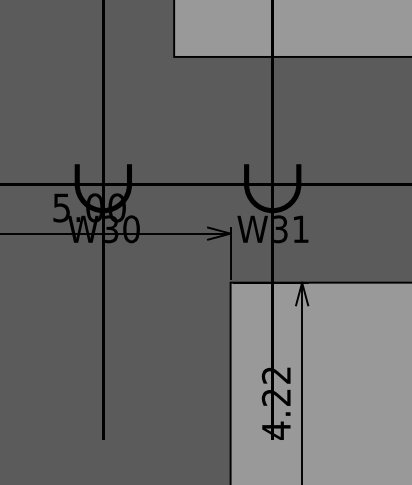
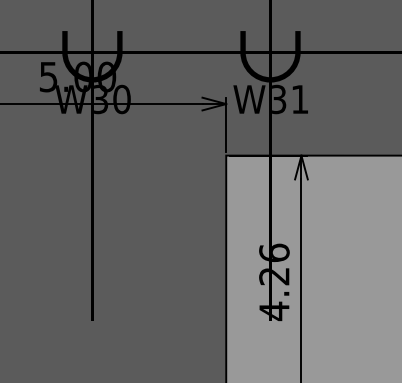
text: (275, 374) -> (273, 252), 4.22 -> 4.26

